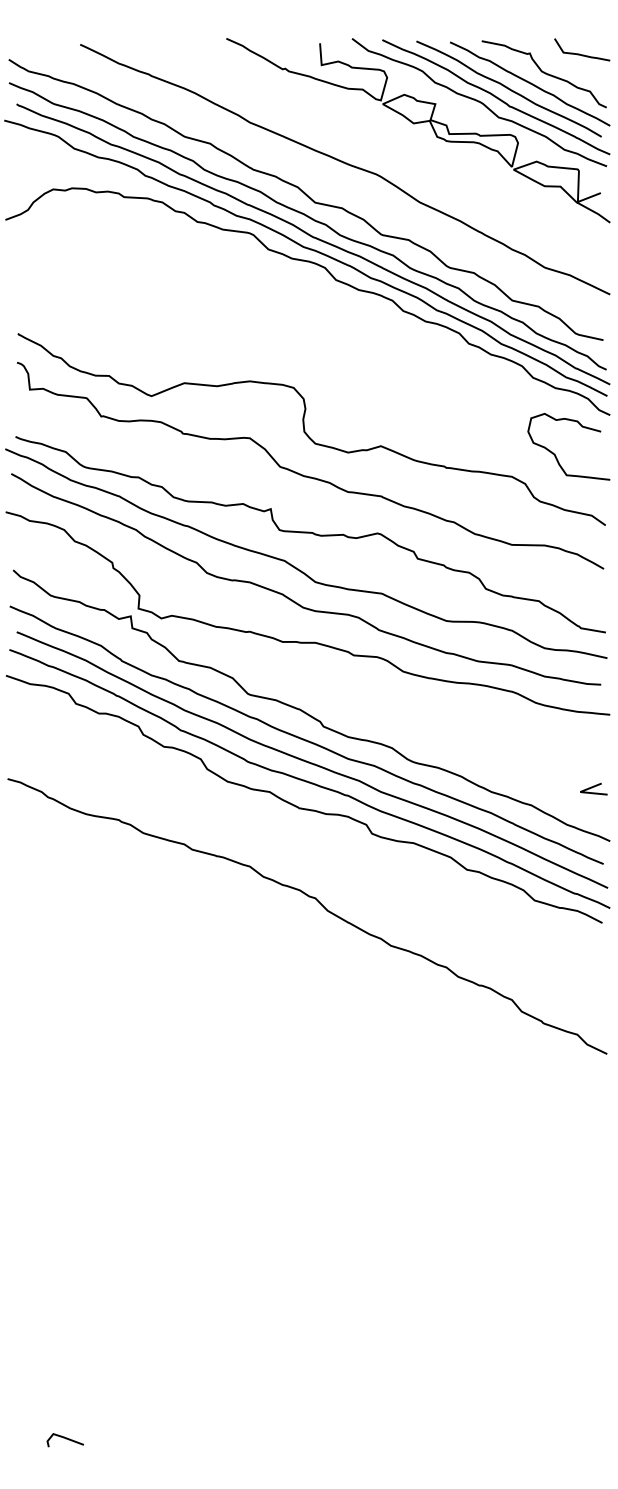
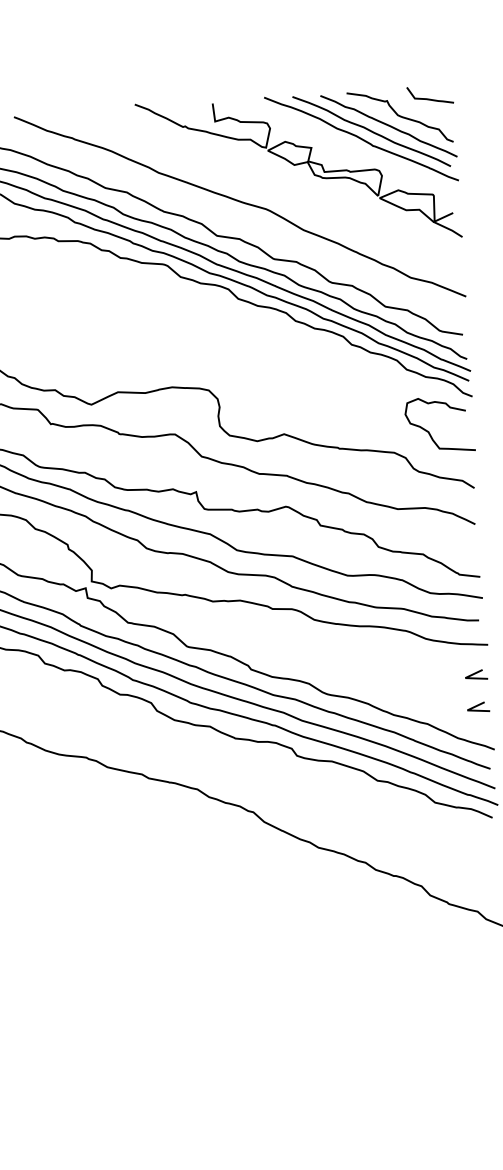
curve: (479, 102) -> (347, 144), removed
line: (593, 748) -> (476, 673), added

